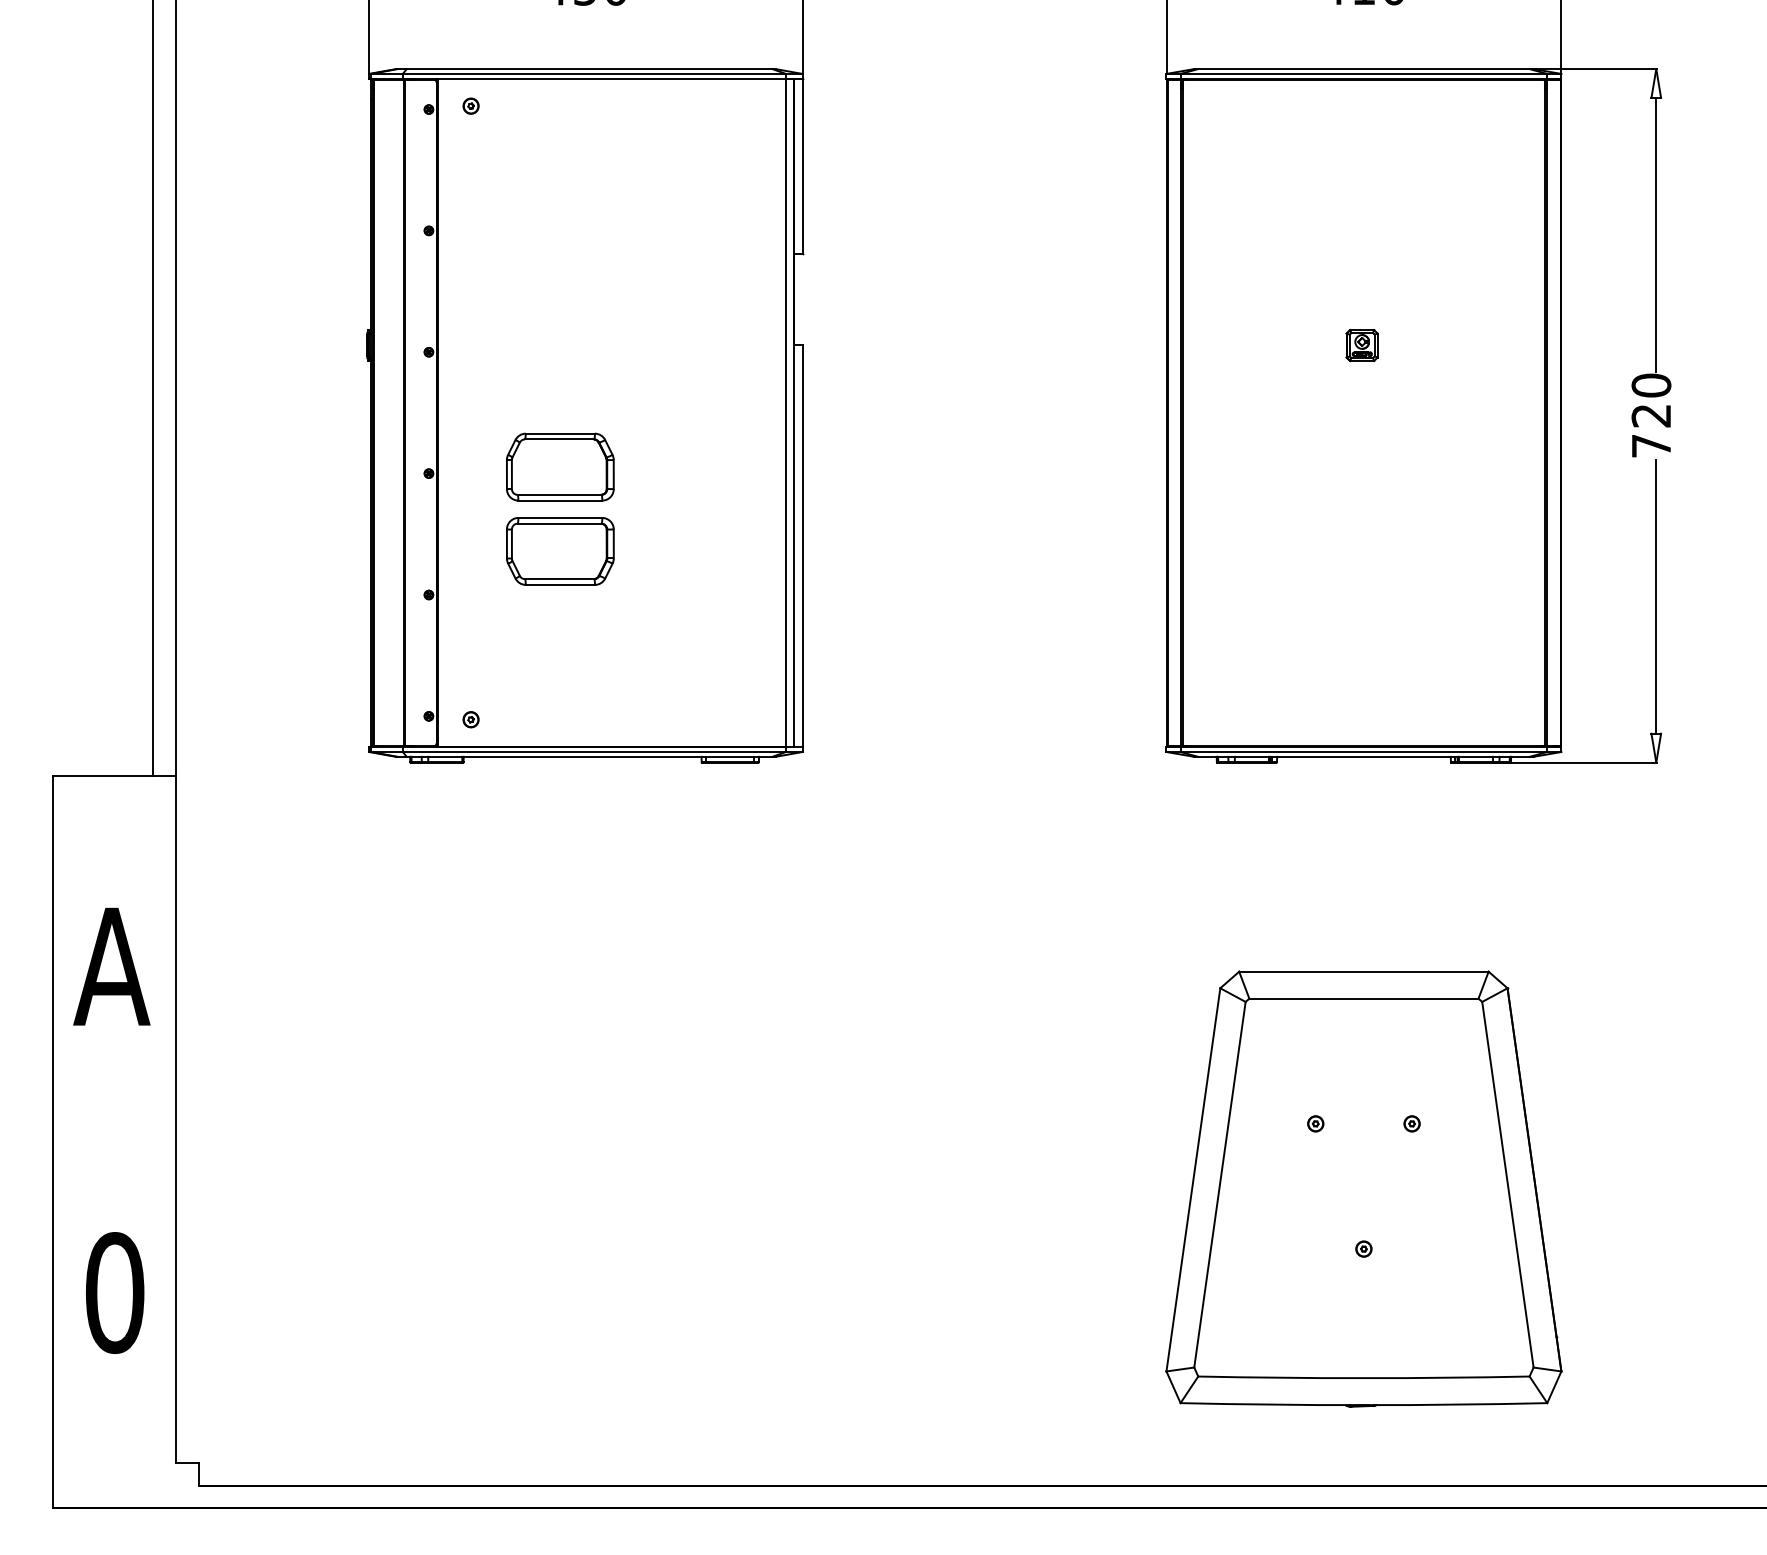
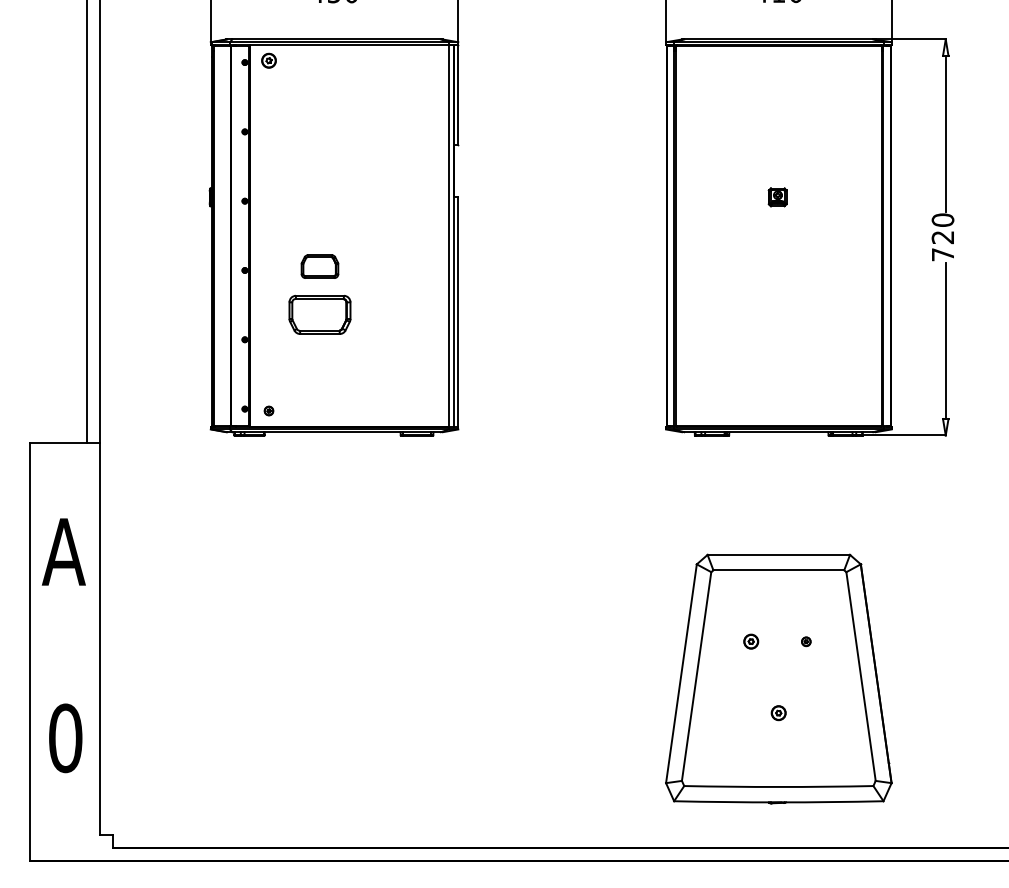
part: (470, 105) -> (268, 60), size x1.6
part: (559, 466) -> (319, 266), size x0.6
part: (1316, 1123) -> (751, 641), size x1.6
part: (1363, 1249) -> (778, 713), size x1.6

